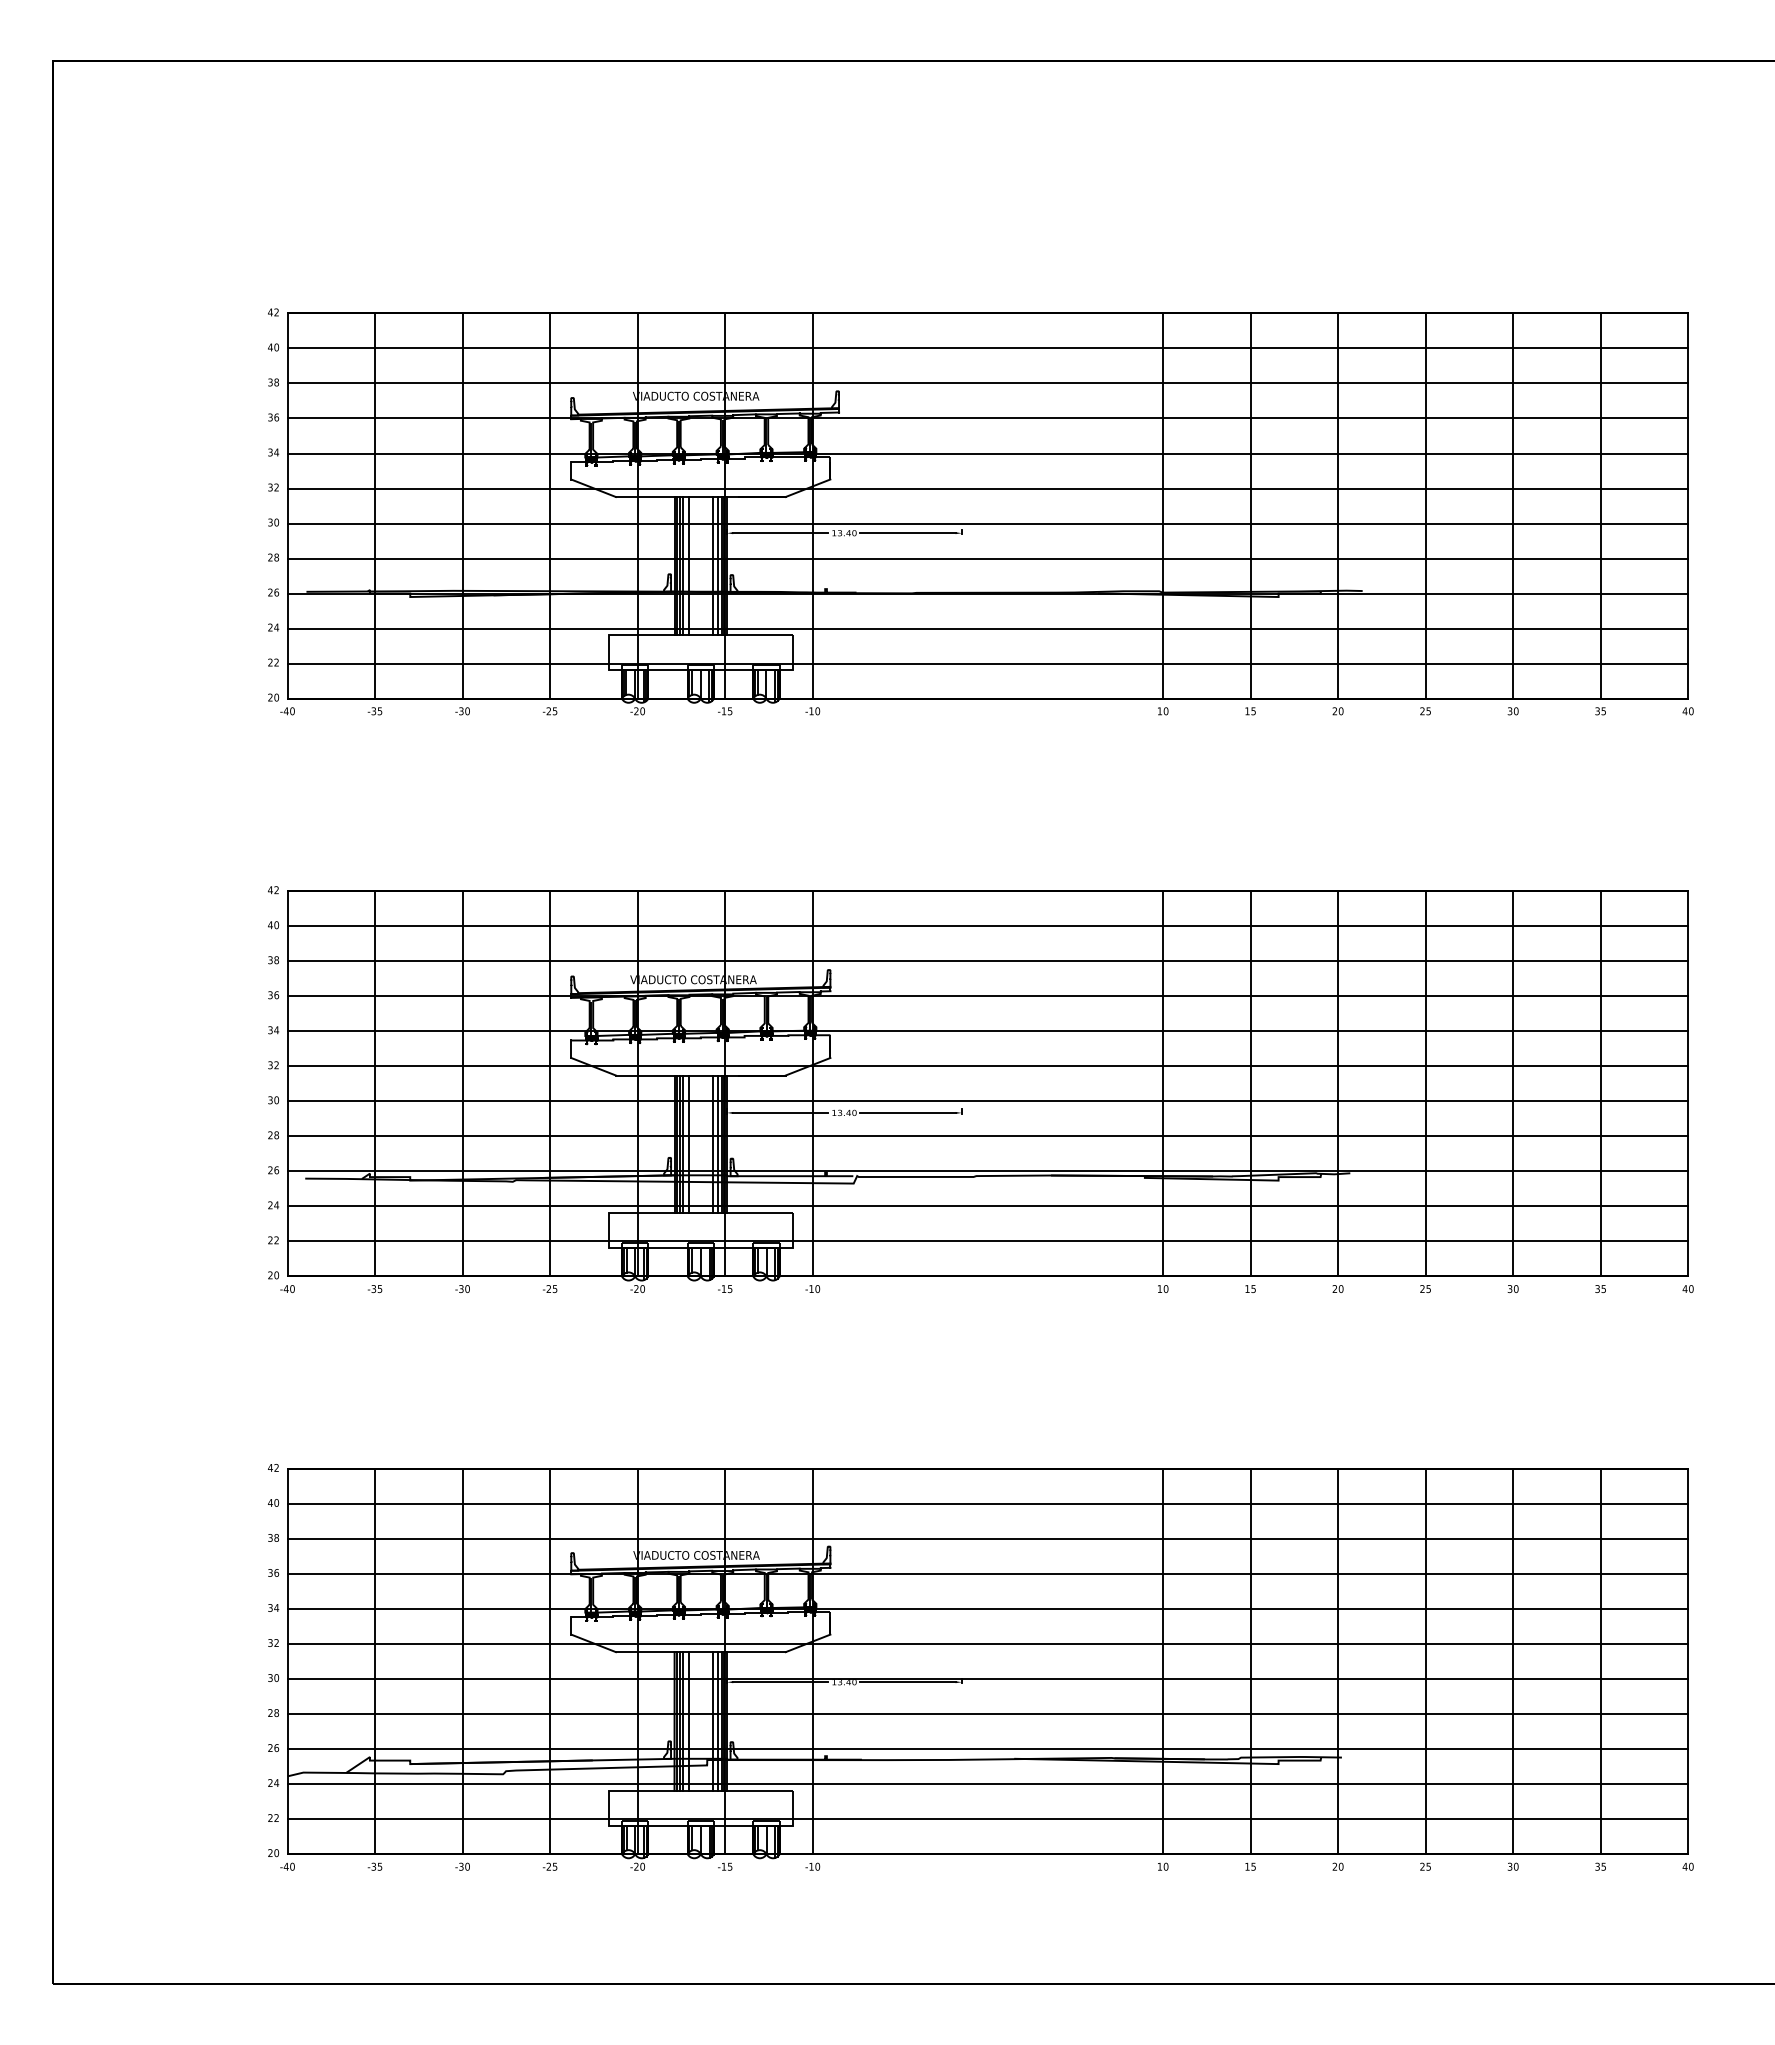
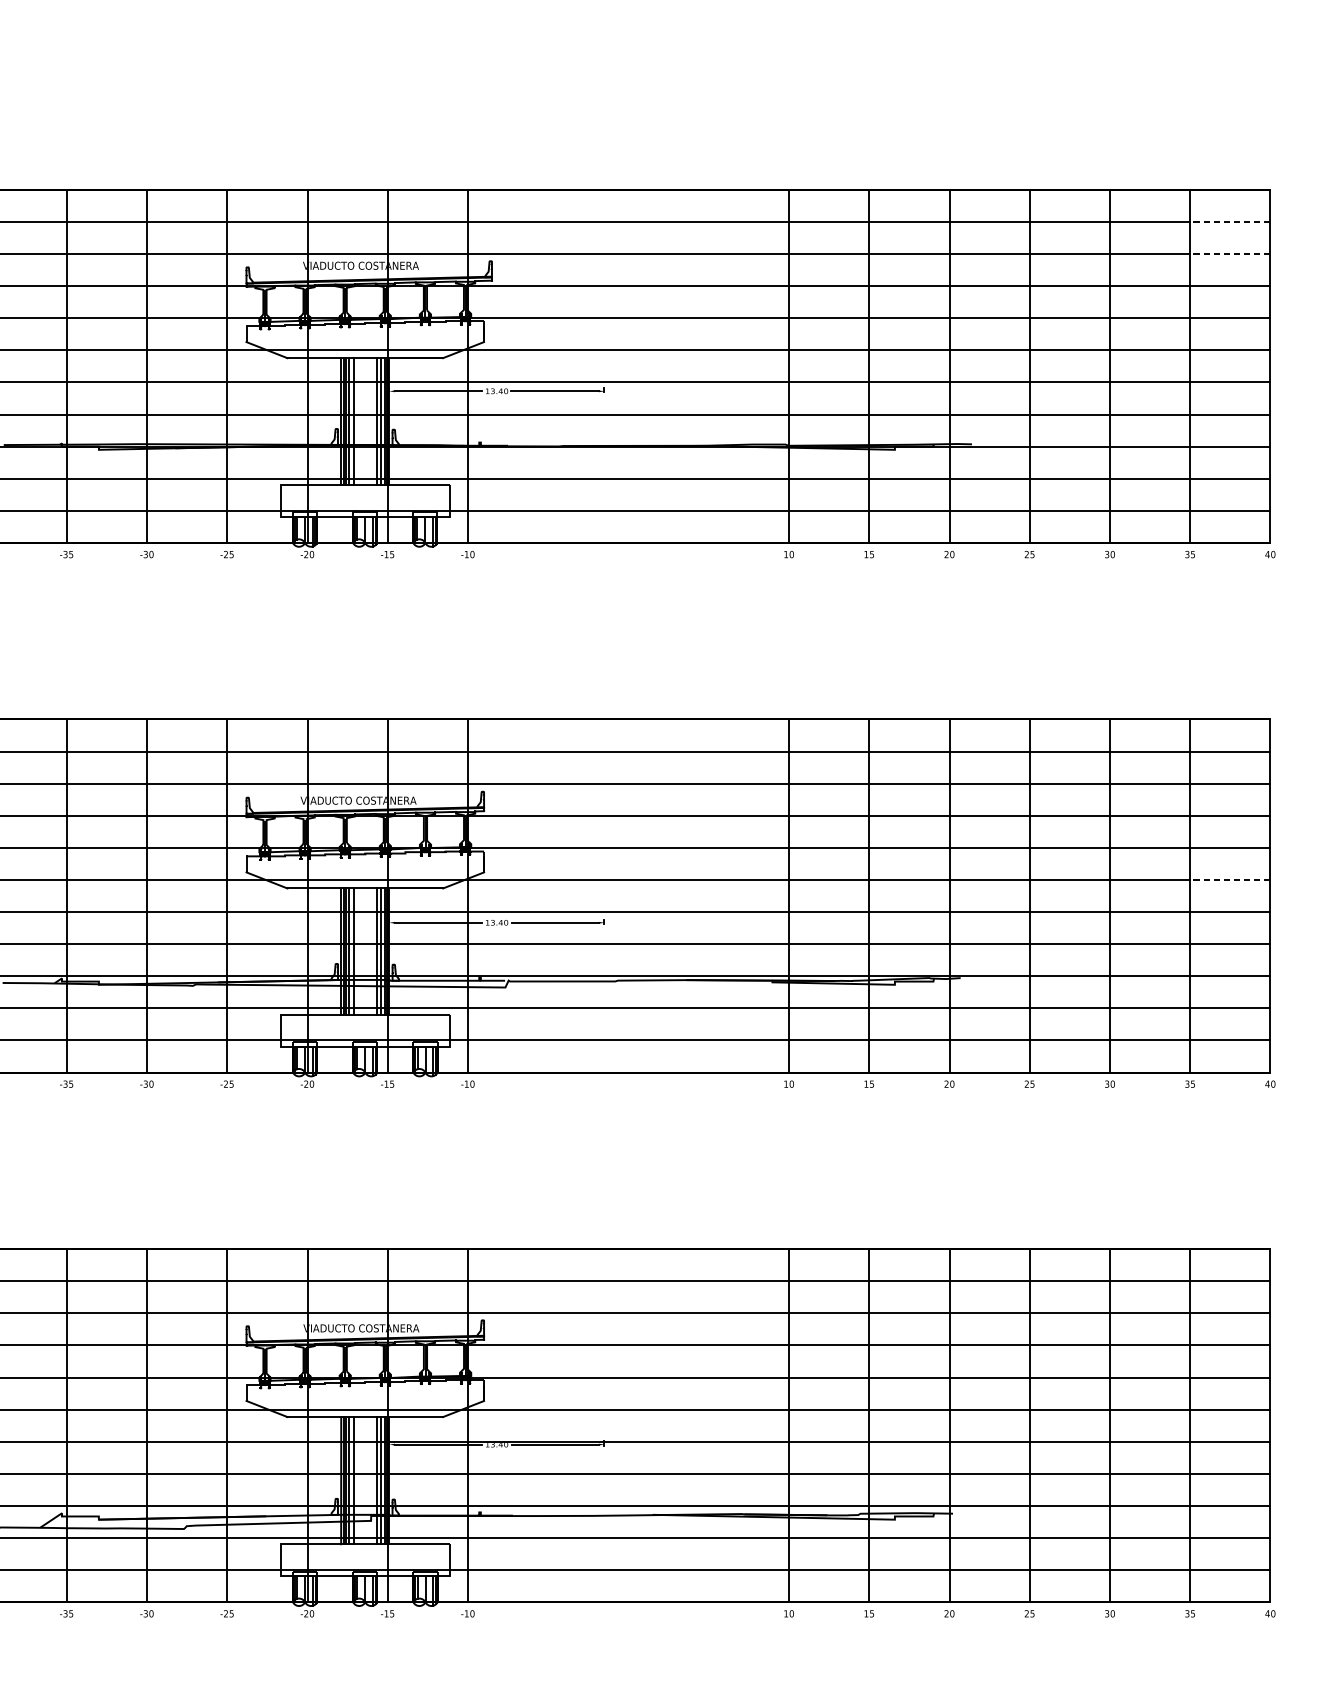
line: (1644, 348) -> (1230, 222), solid -> dashed
line: (1644, 383) -> (1230, 254), solid -> dashed
line: (1644, 1066) -> (1230, 880), solid -> dashed

